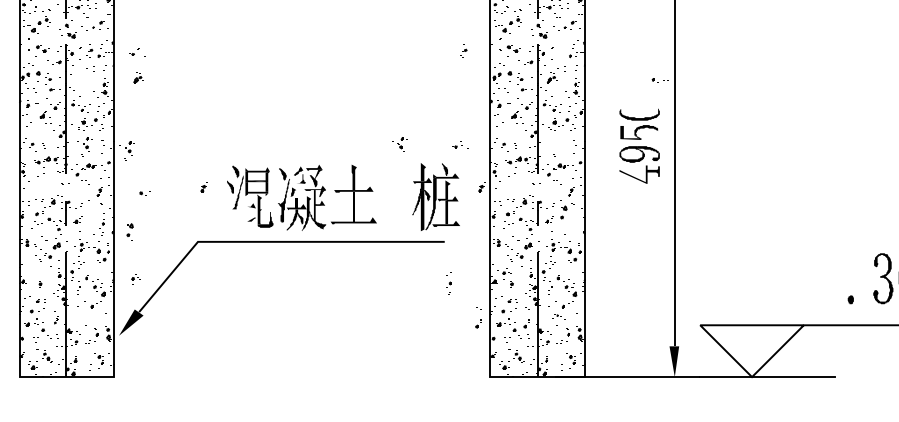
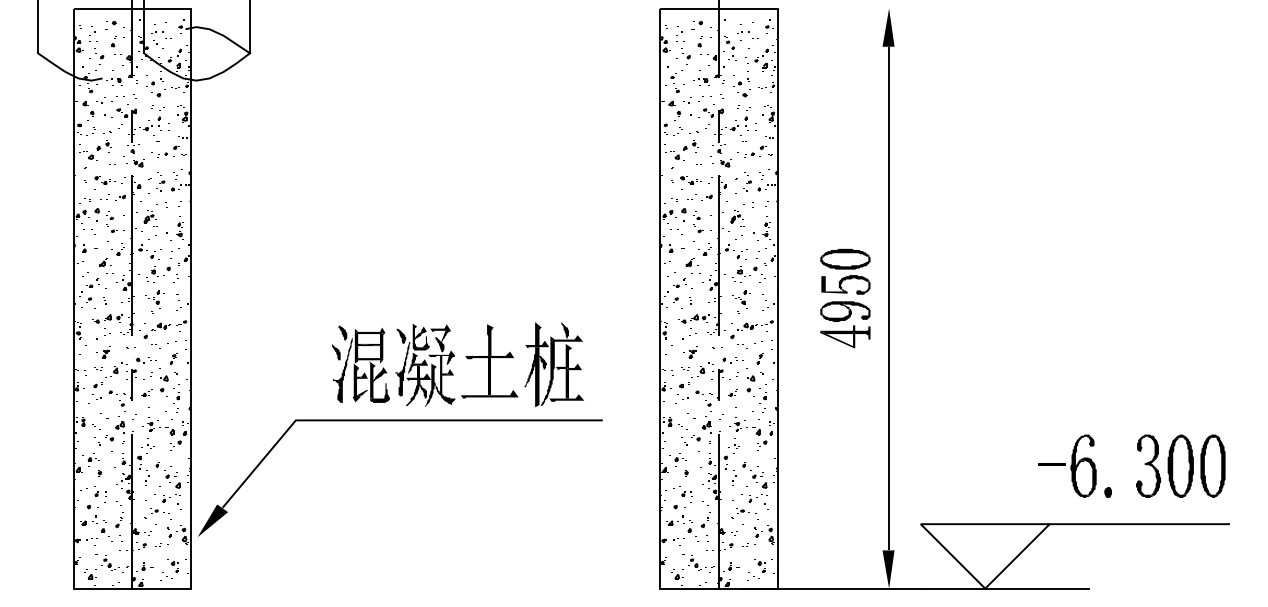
part: (463, 49) -> (747, 181), moved
part: (137, 52) -> (96, 283), moved
part: (139, 79) -> (150, 218), moved
part: (659, 80) -> (732, 360), moved
fill: (639, 107) -> (845, 253), added
fill: (654, 134) -> (863, 286), added
part: (399, 144) -> (741, 299), moved
part: (459, 144) -> (682, 283), moved
part: (126, 150) -> (207, 306), removed
fill: (298, 174) -> (420, 336), added
fill: (632, 176) -> (836, 338), added
part: (201, 187) -> (103, 352), moved
part: (479, 187) -> (690, 352), moved
part: (147, 193) -> (146, 360), moved
part: (435, 196) -> (553, 364), moved
fill: (296, 198) -> (418, 366), added
fill: (266, 203) -> (380, 372), added
fill: (249, 211) -> (359, 382), added
fill: (232, 217) -> (338, 390), added
part: (130, 231) -> (164, 385), moved
part: (133, 278) -> (90, 459), moved
part: (818, 278) -> (1067, 465), added
part: (448, 283) -> (762, 398), moved
part: (86, 316) -> (157, 513), added
part: (558, 316) -> (744, 513), size x1.67
part: (56, 317) -> (119, 514), size x1.67
part: (479, 317) -> (645, 514), removed

